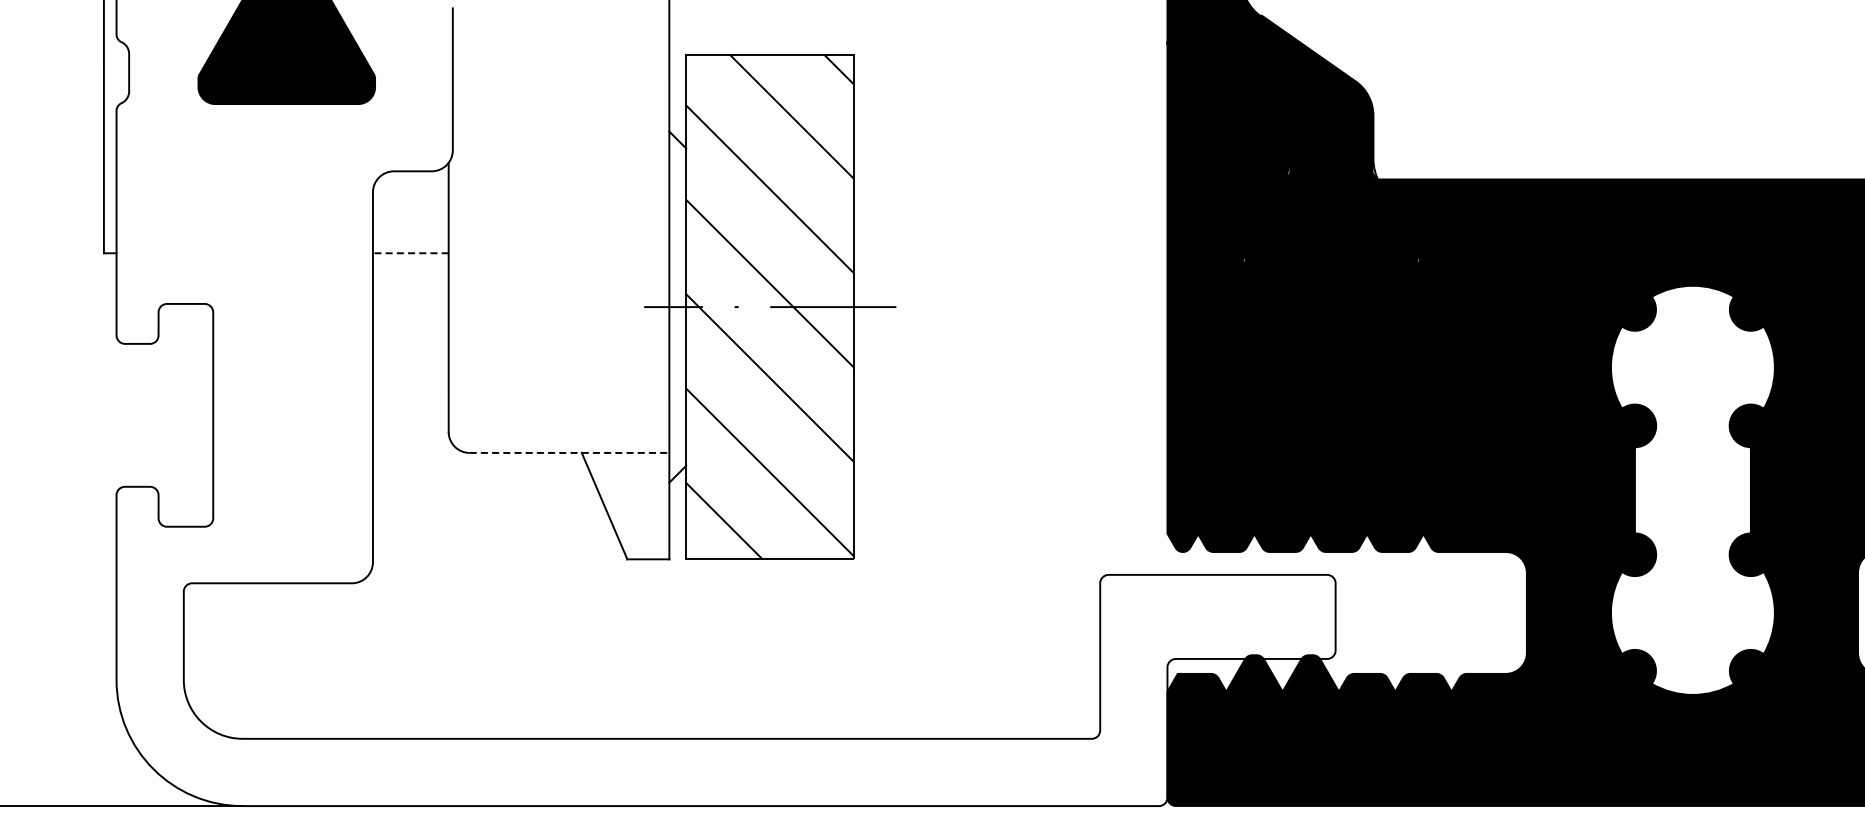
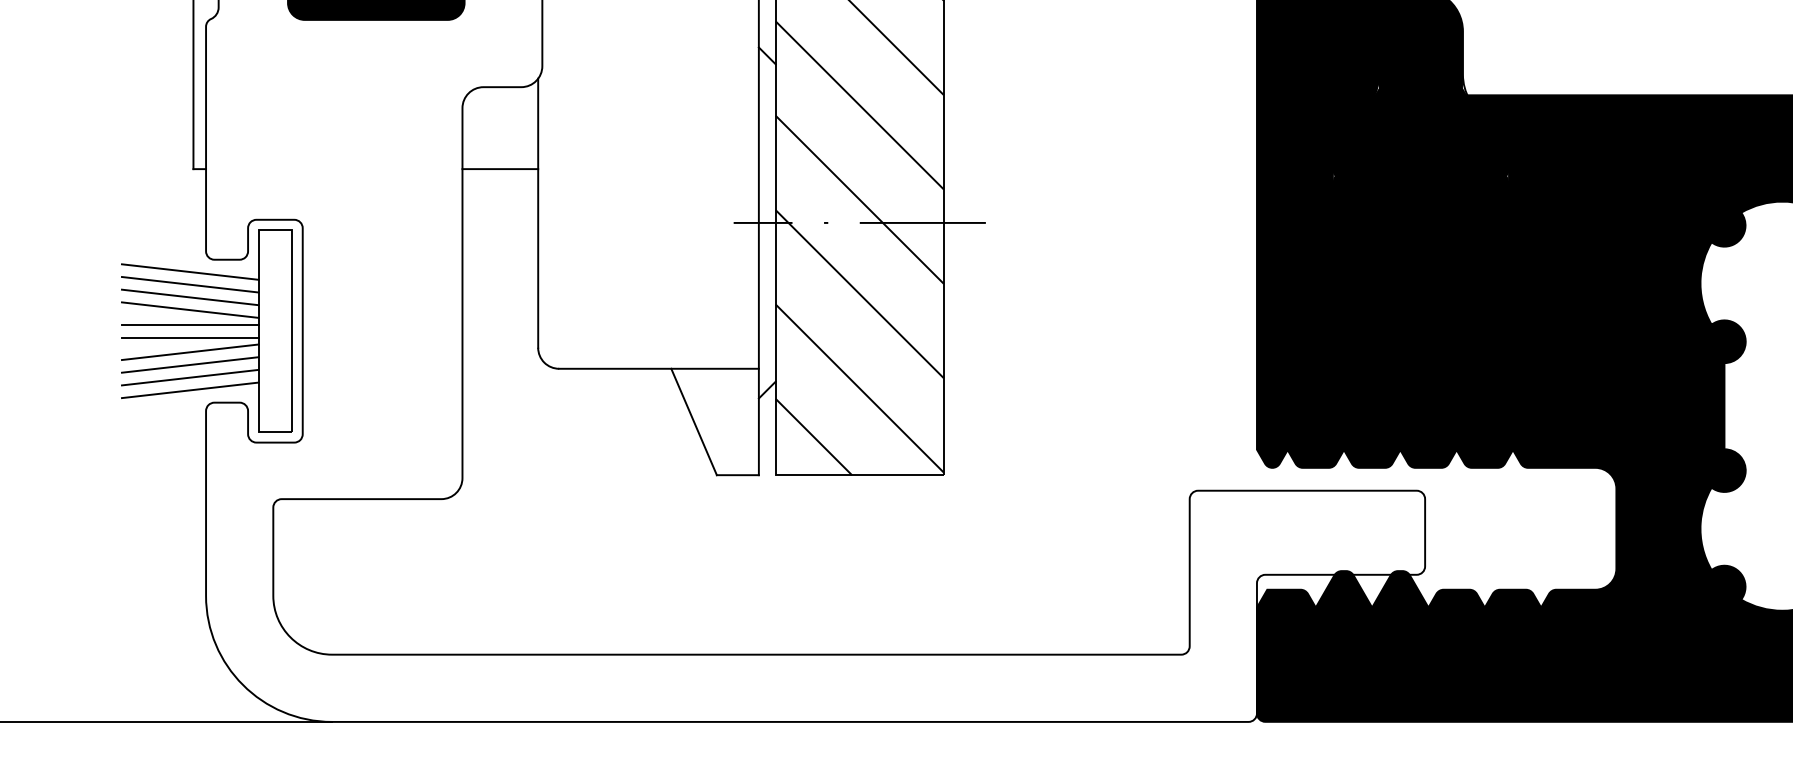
line: (410, 253) -> (500, 169), dashed -> solid
part: (117, 414) -> (207, 330), added
line: (569, 452) -> (659, 368), dashed -> solid

